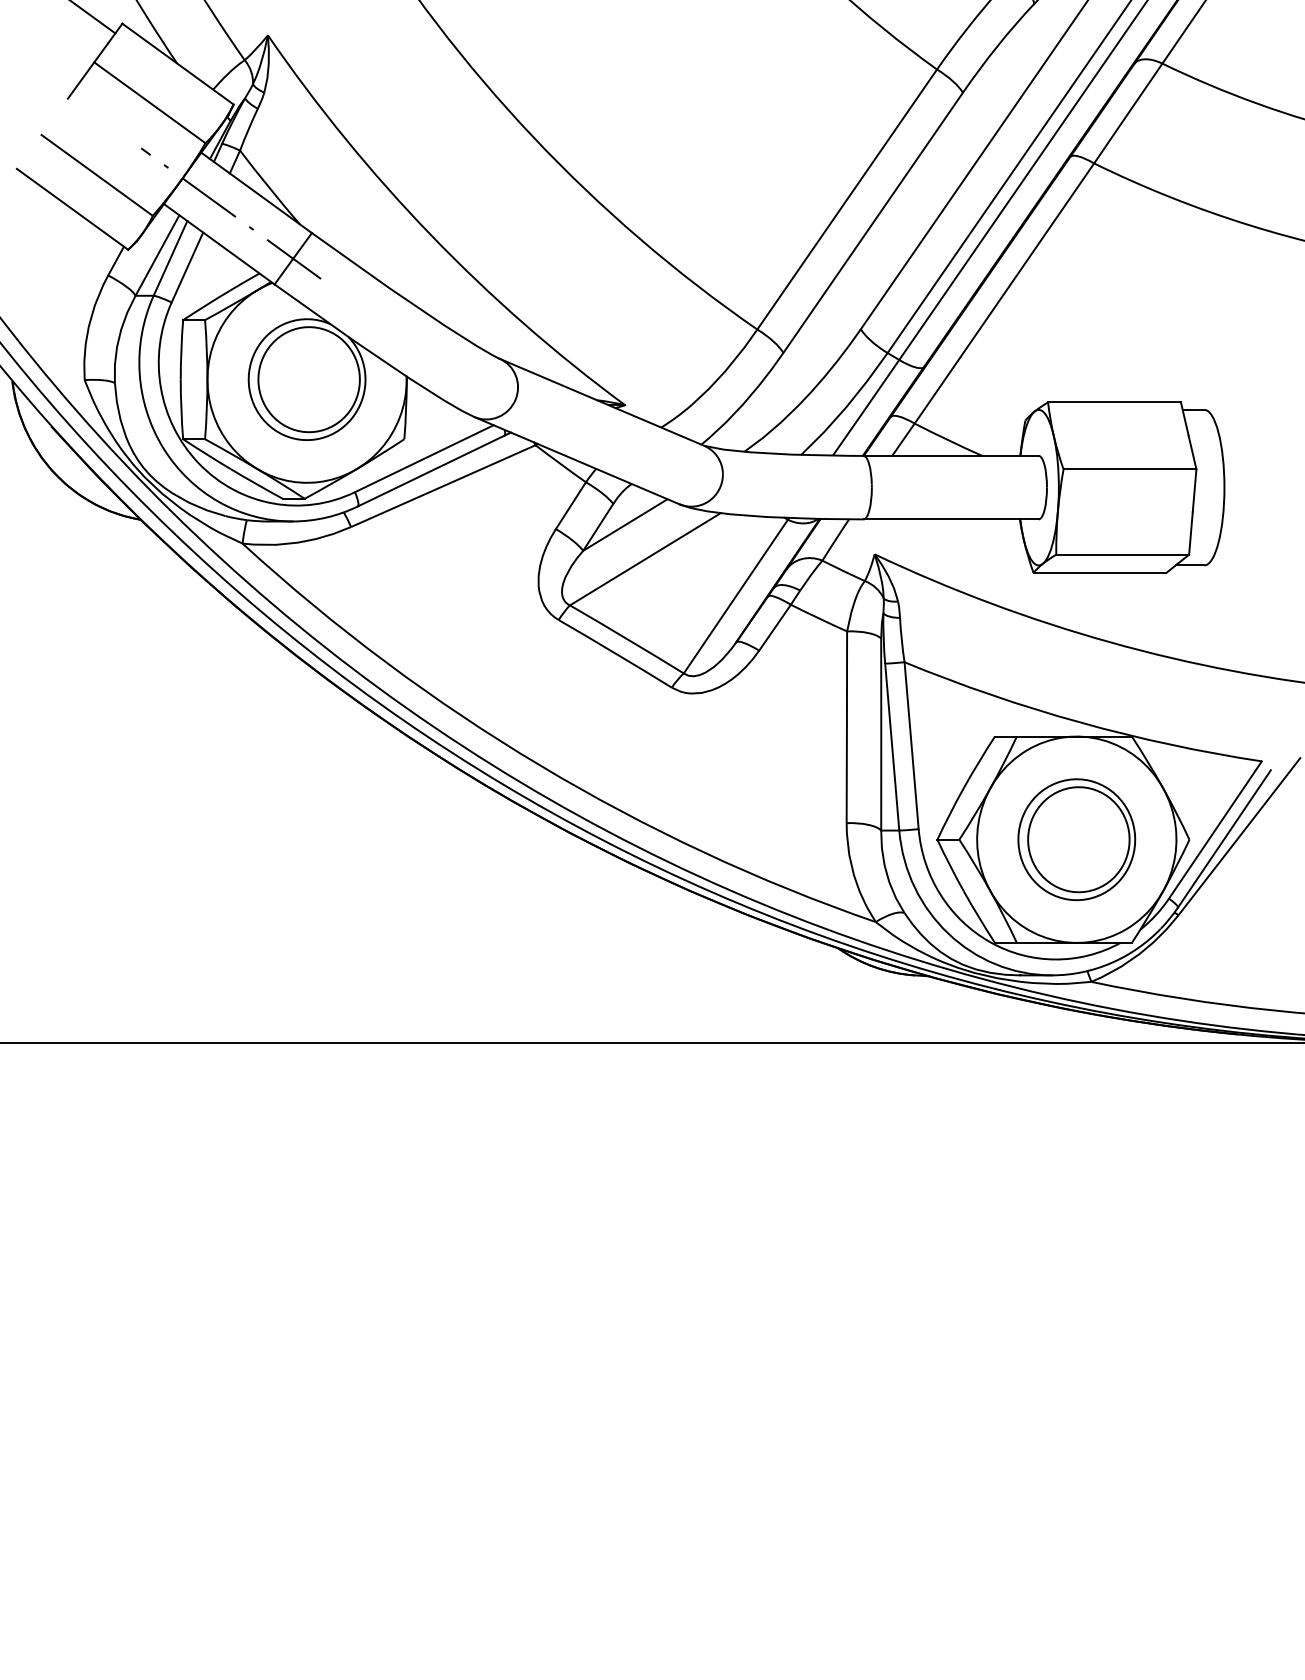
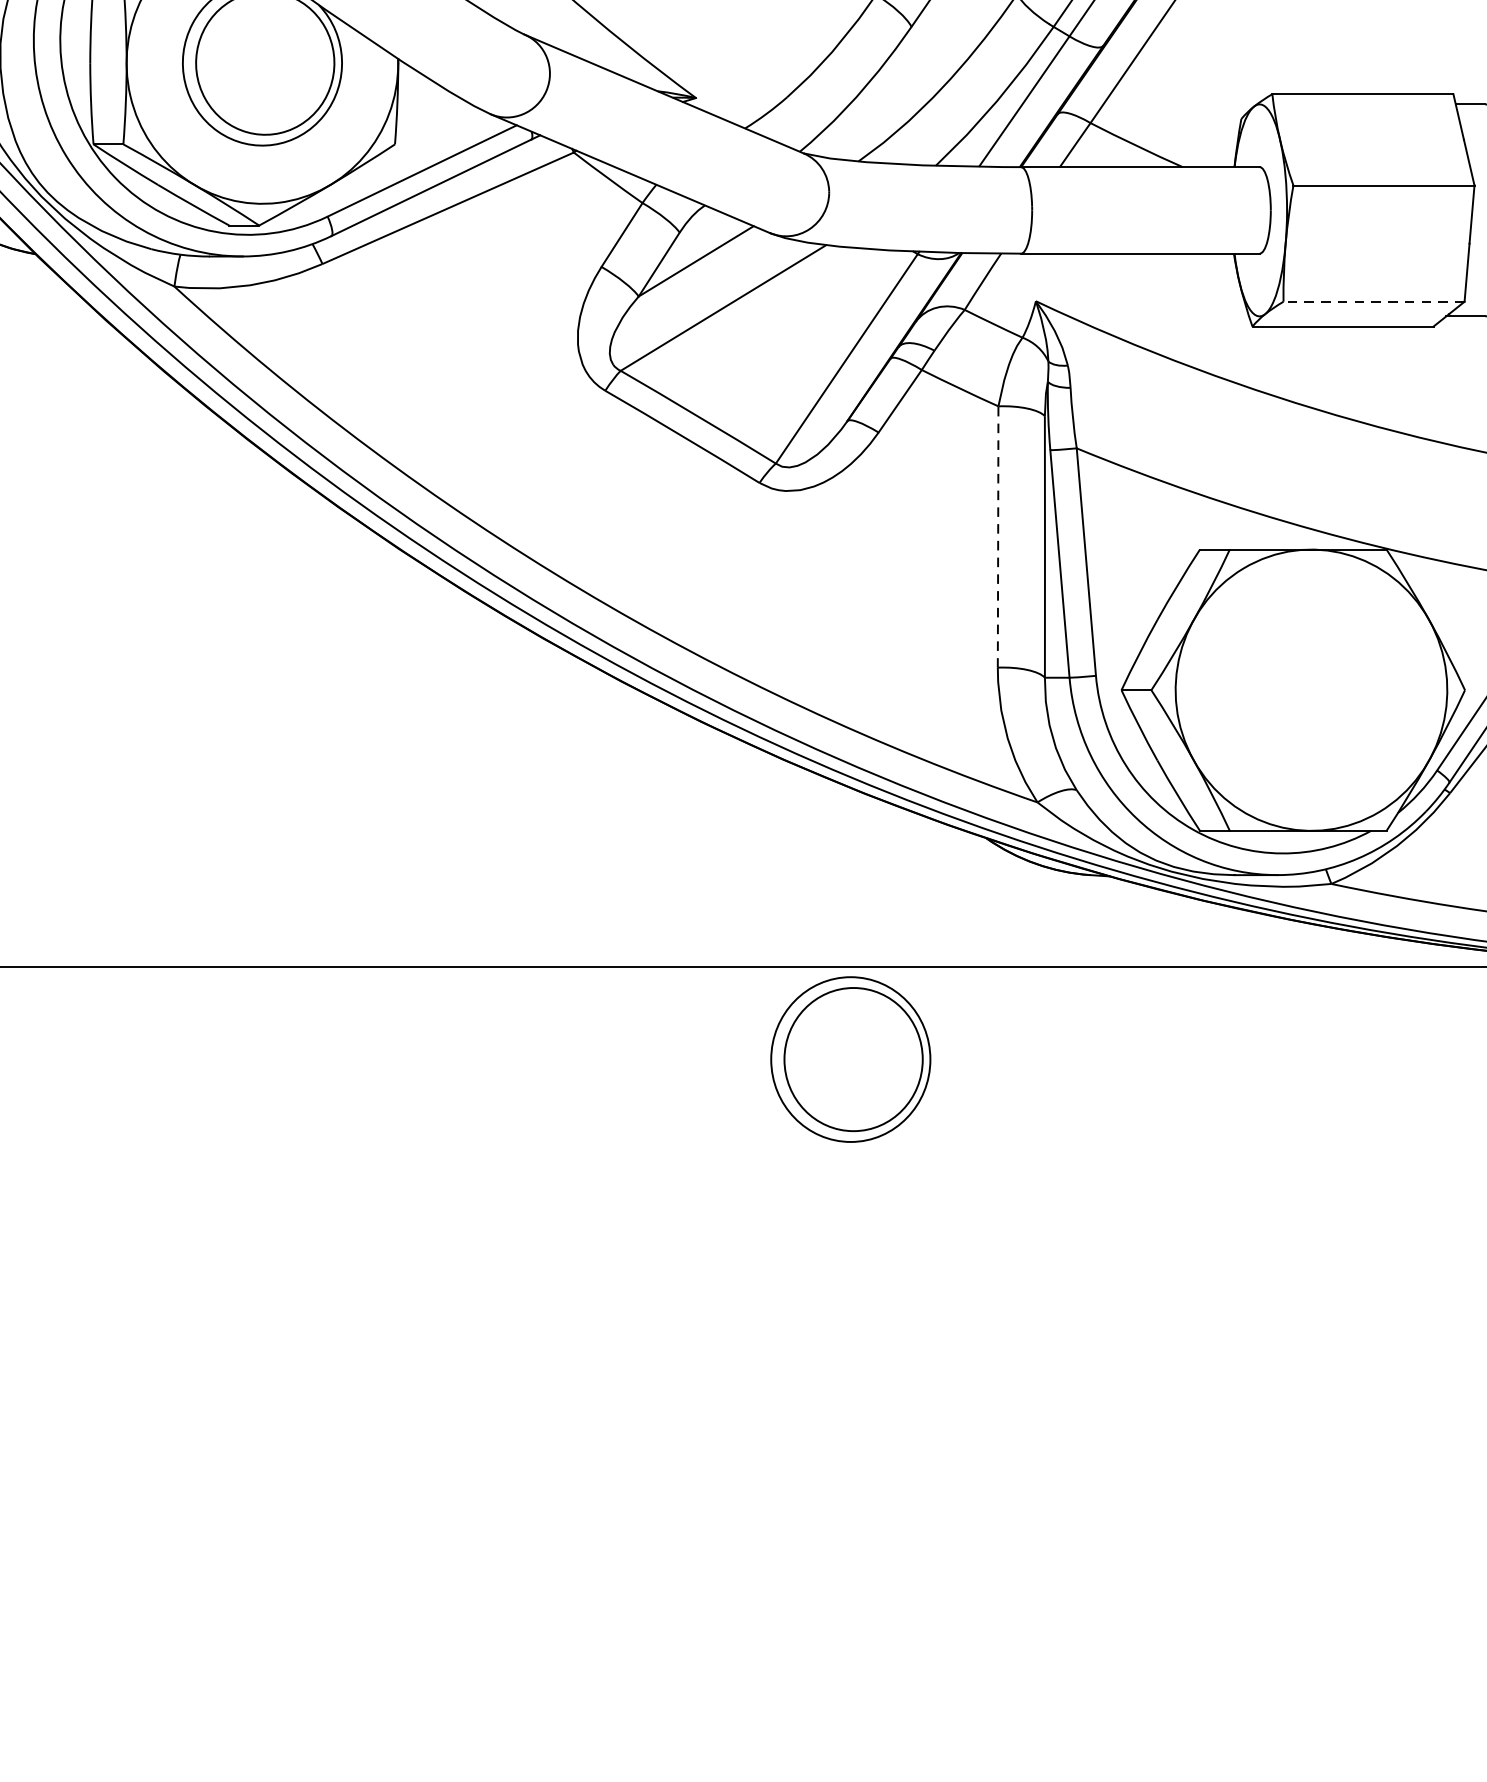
line: (1122, 554) -> (1373, 301), solid -> dashed
arc: (846, 727) -> (997, 537), solid -> dashed
part: (1076, 839) -> (850, 1059), moved

